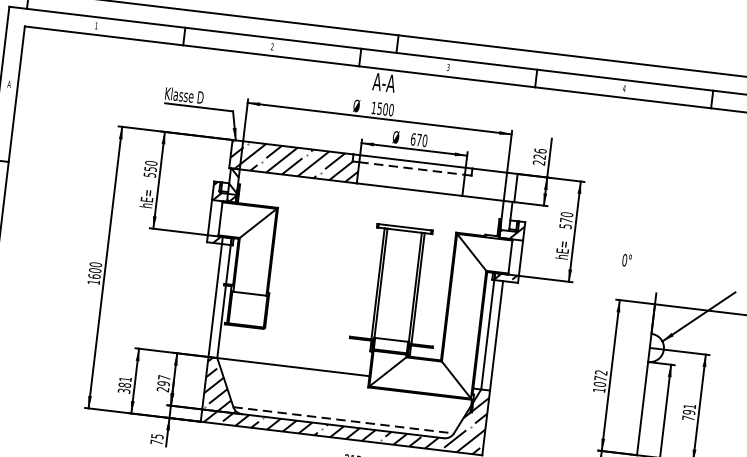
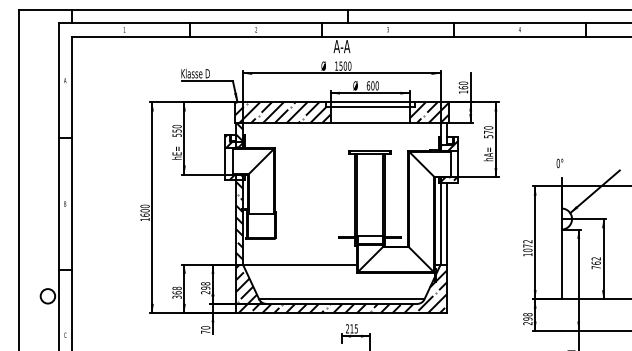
text: (418, 139) -> (372, 85), 670 -> 600
text: (539, 156) -> (463, 87), 226 -> 160
line: (412, 168) -> (370, 107), dashed -> solid
hatch: (489, 184) -> (428, 112), added
text: (562, 247) -> (488, 152), hE= -> hA=
text: (626, 260) -> (559, 163), moved
hatch: (220, 293) -> (239, 216), added
text: (164, 377) -> (205, 283), 297 -> 298
text: (124, 382) -> (176, 290), 381 -> 368
text: (688, 408) -> (595, 260), 791 -> 762
line: (343, 420) -> (341, 299), dashed -> solid
text: (157, 436) -> (205, 327), 75 -> 70

